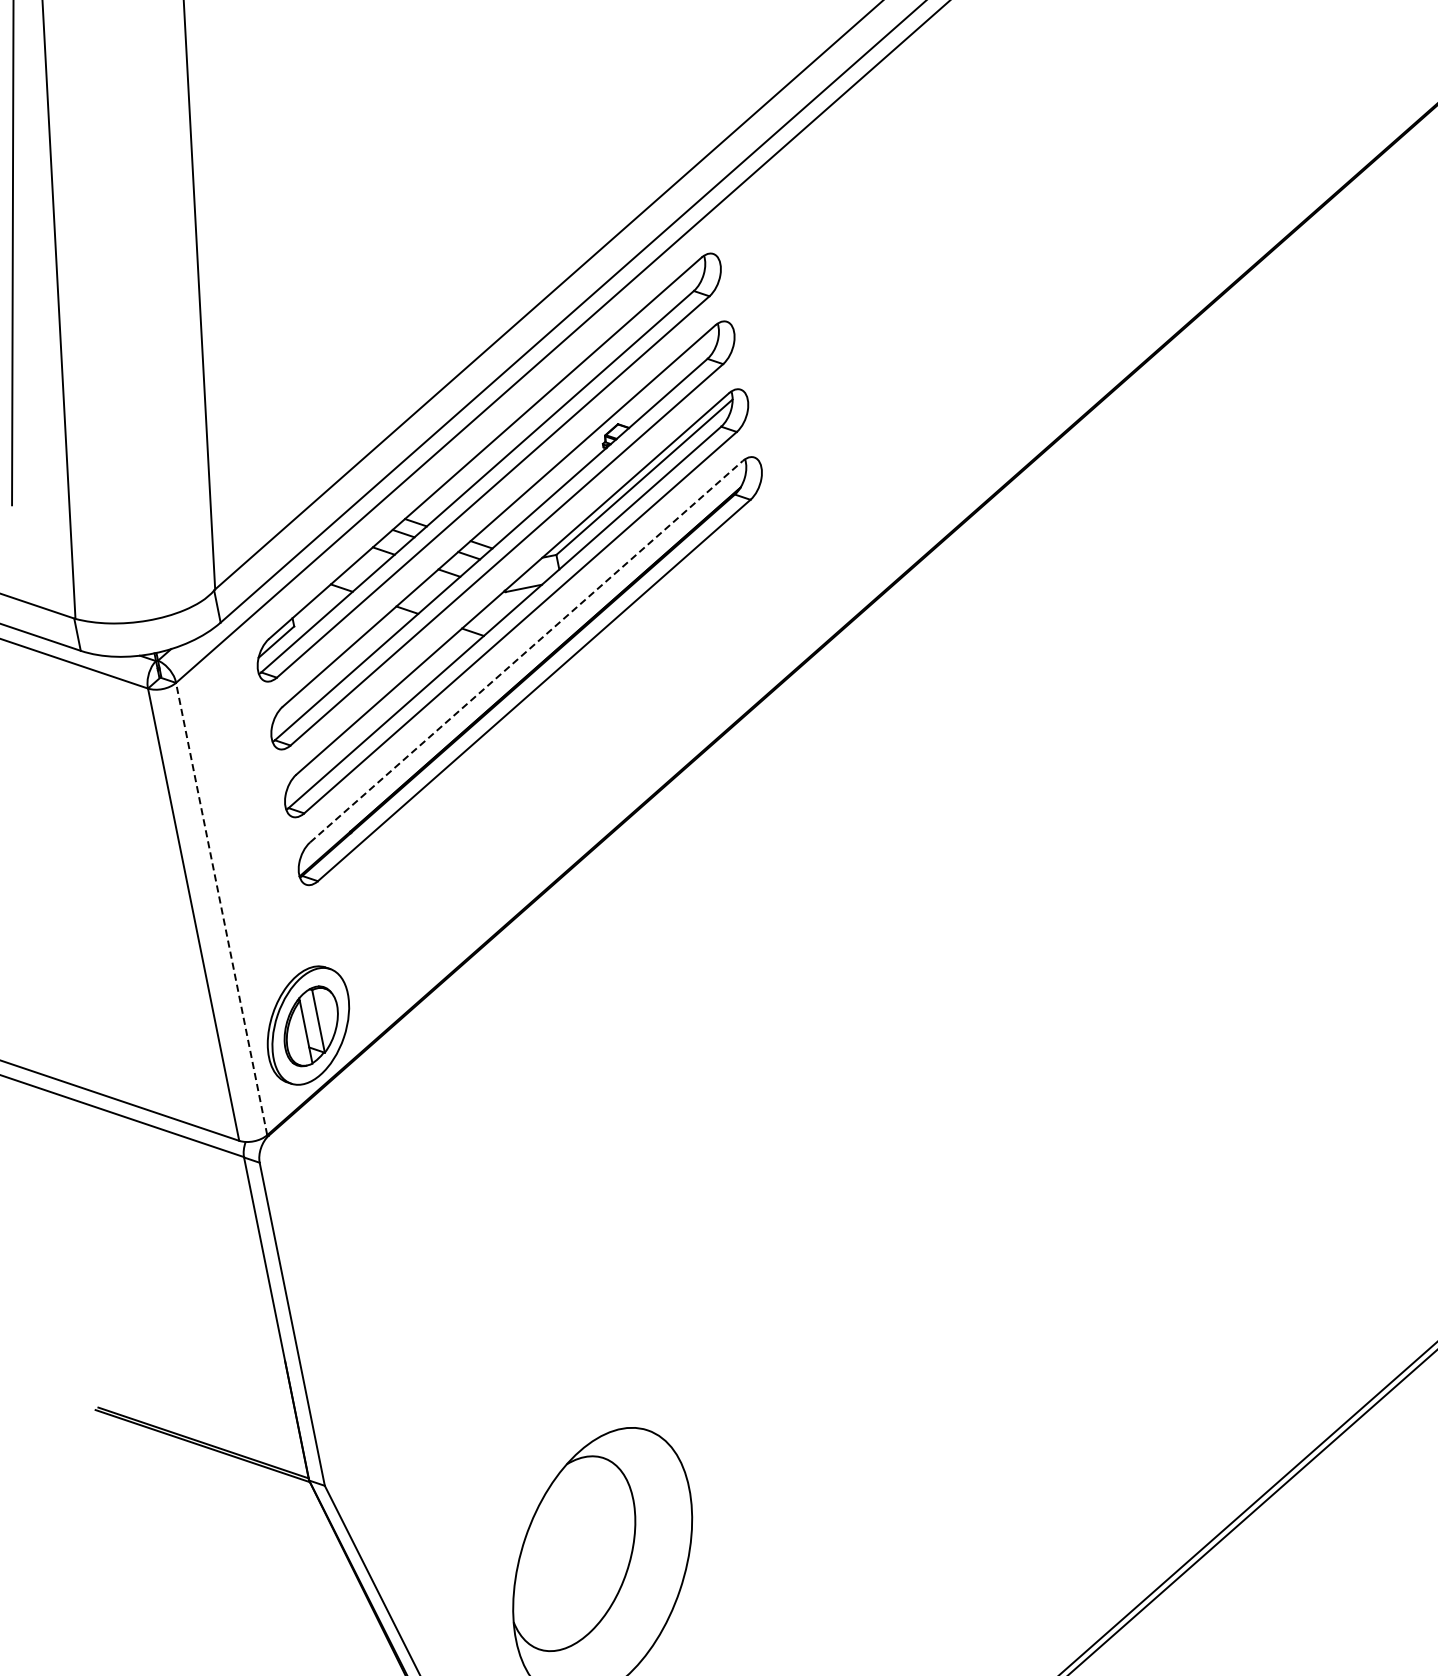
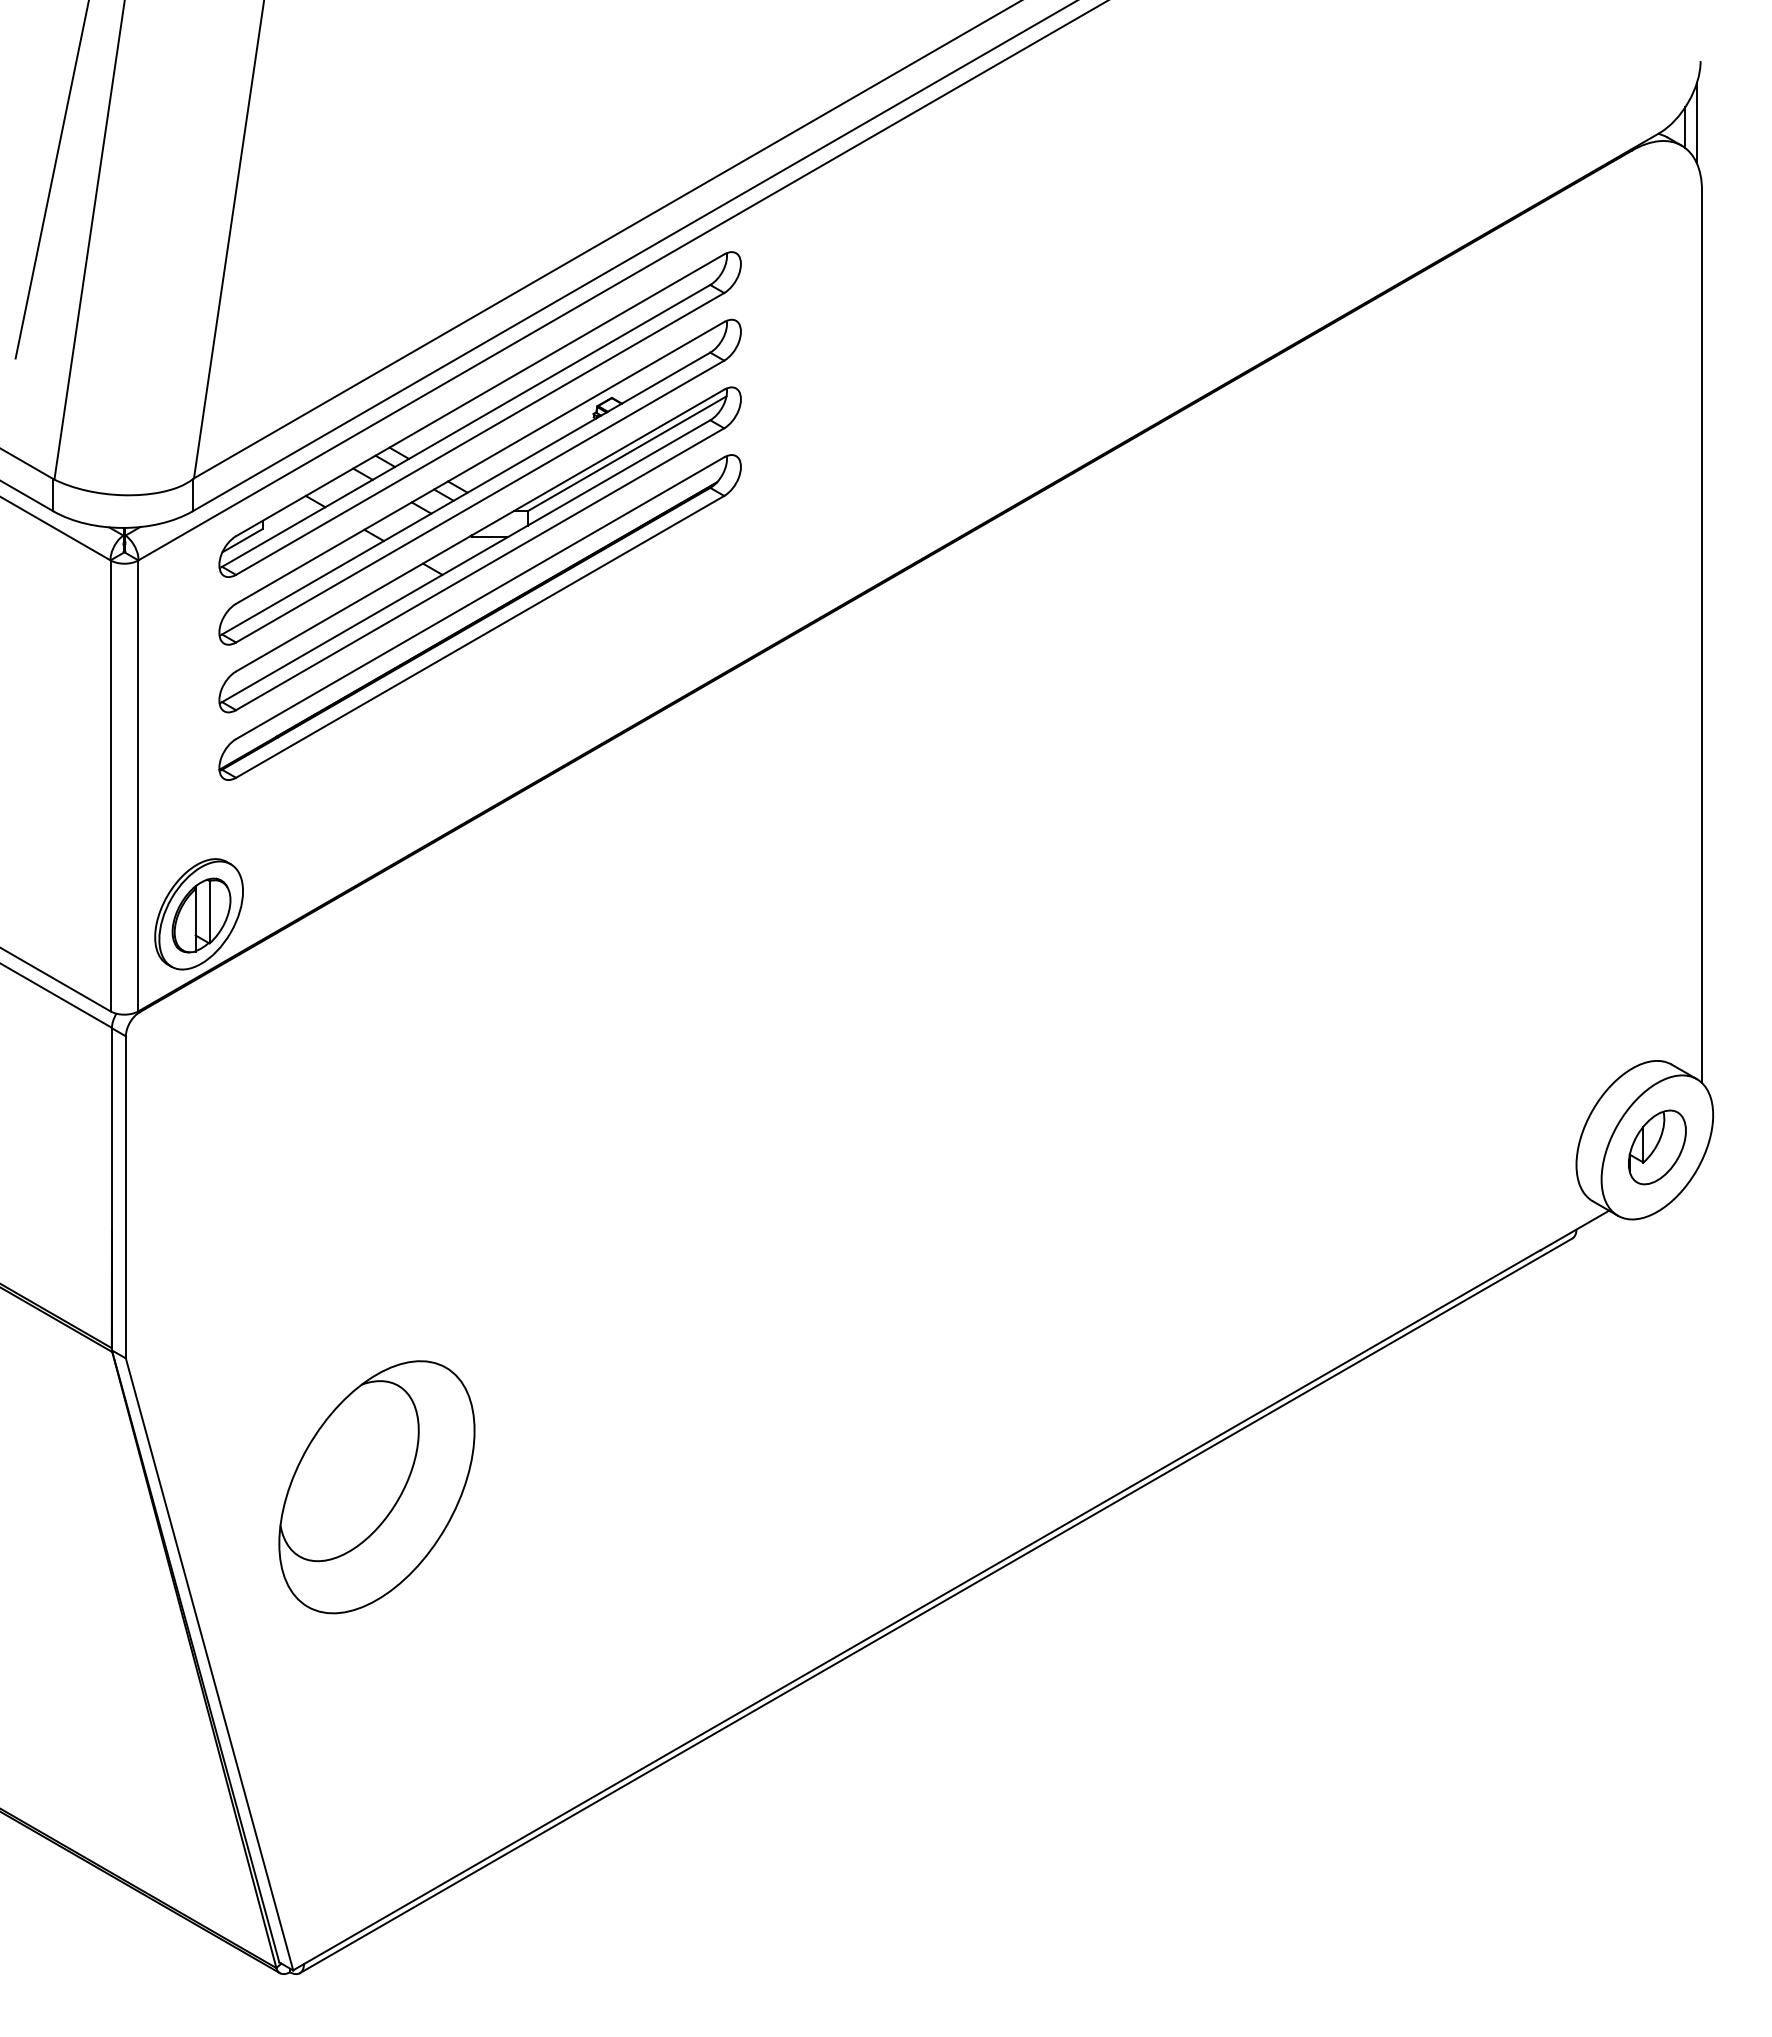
line: (526, 651) -> (480, 598), dashed -> solid
line: (221, 908) -> (138, 785), dashed -> solid

